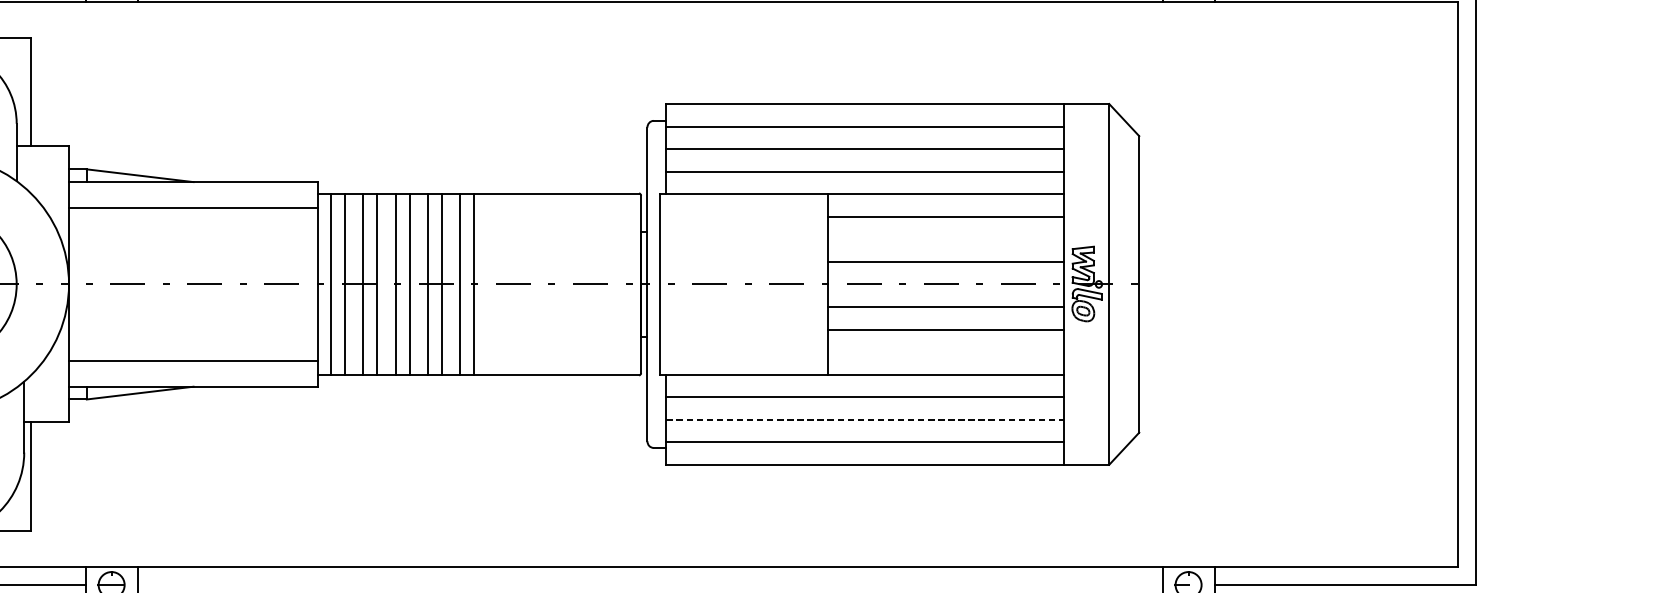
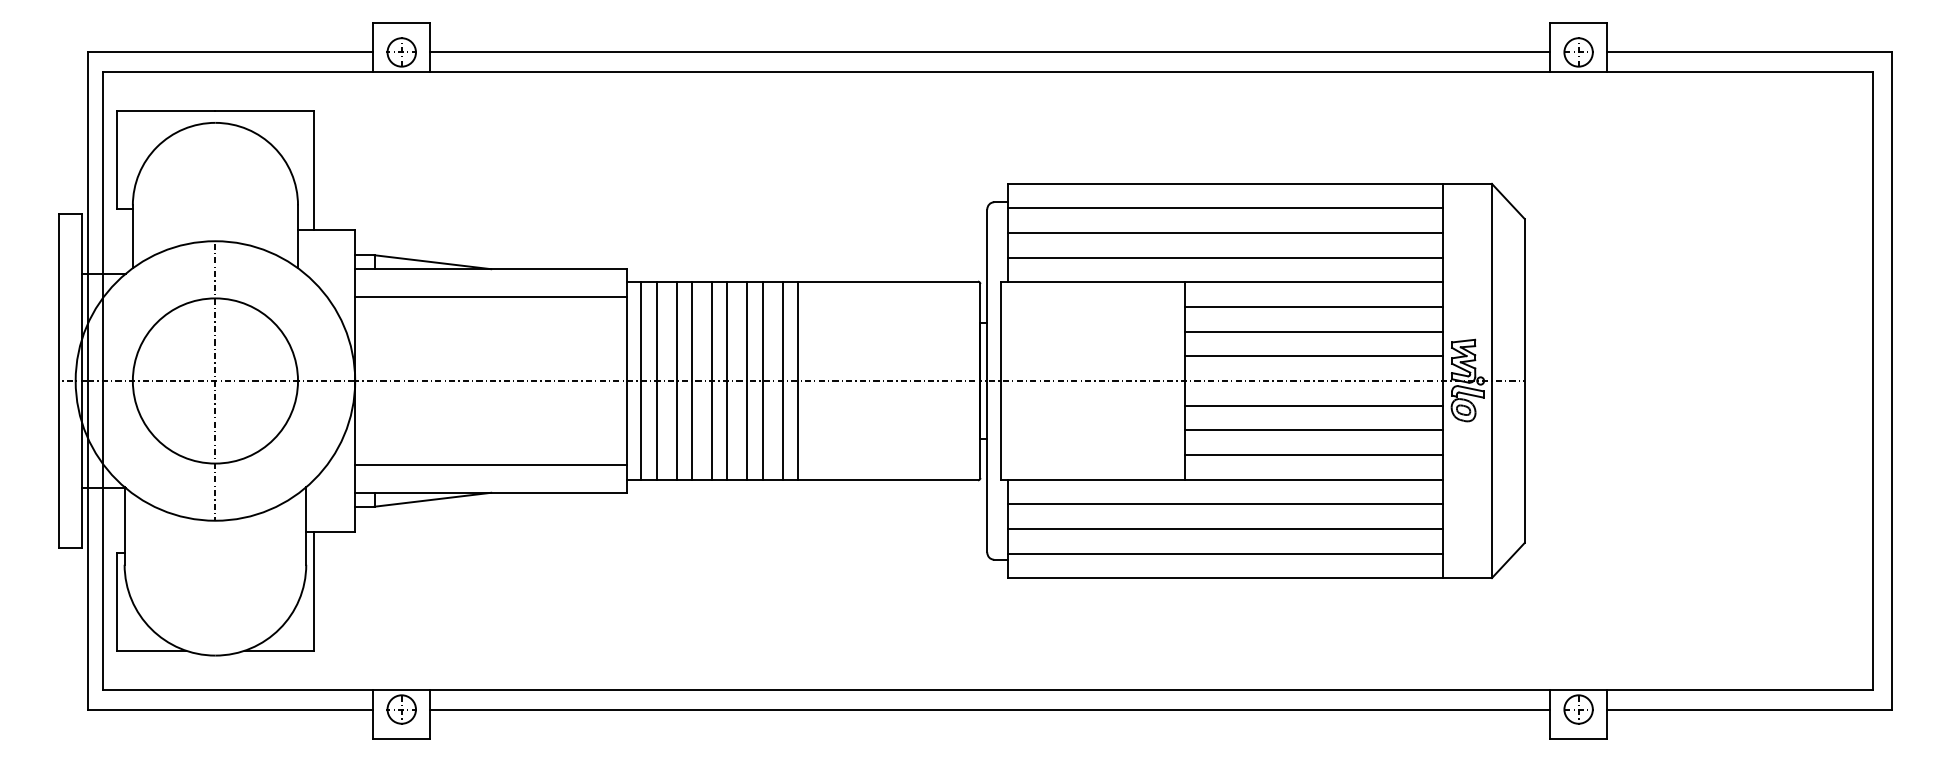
line: (945, 239) -> (1313, 331), added
line: (945, 351) -> (1313, 454), added
line: (865, 419) -> (1225, 528), dashed -> solid
line: (650, 585) -> (990, 709), added

